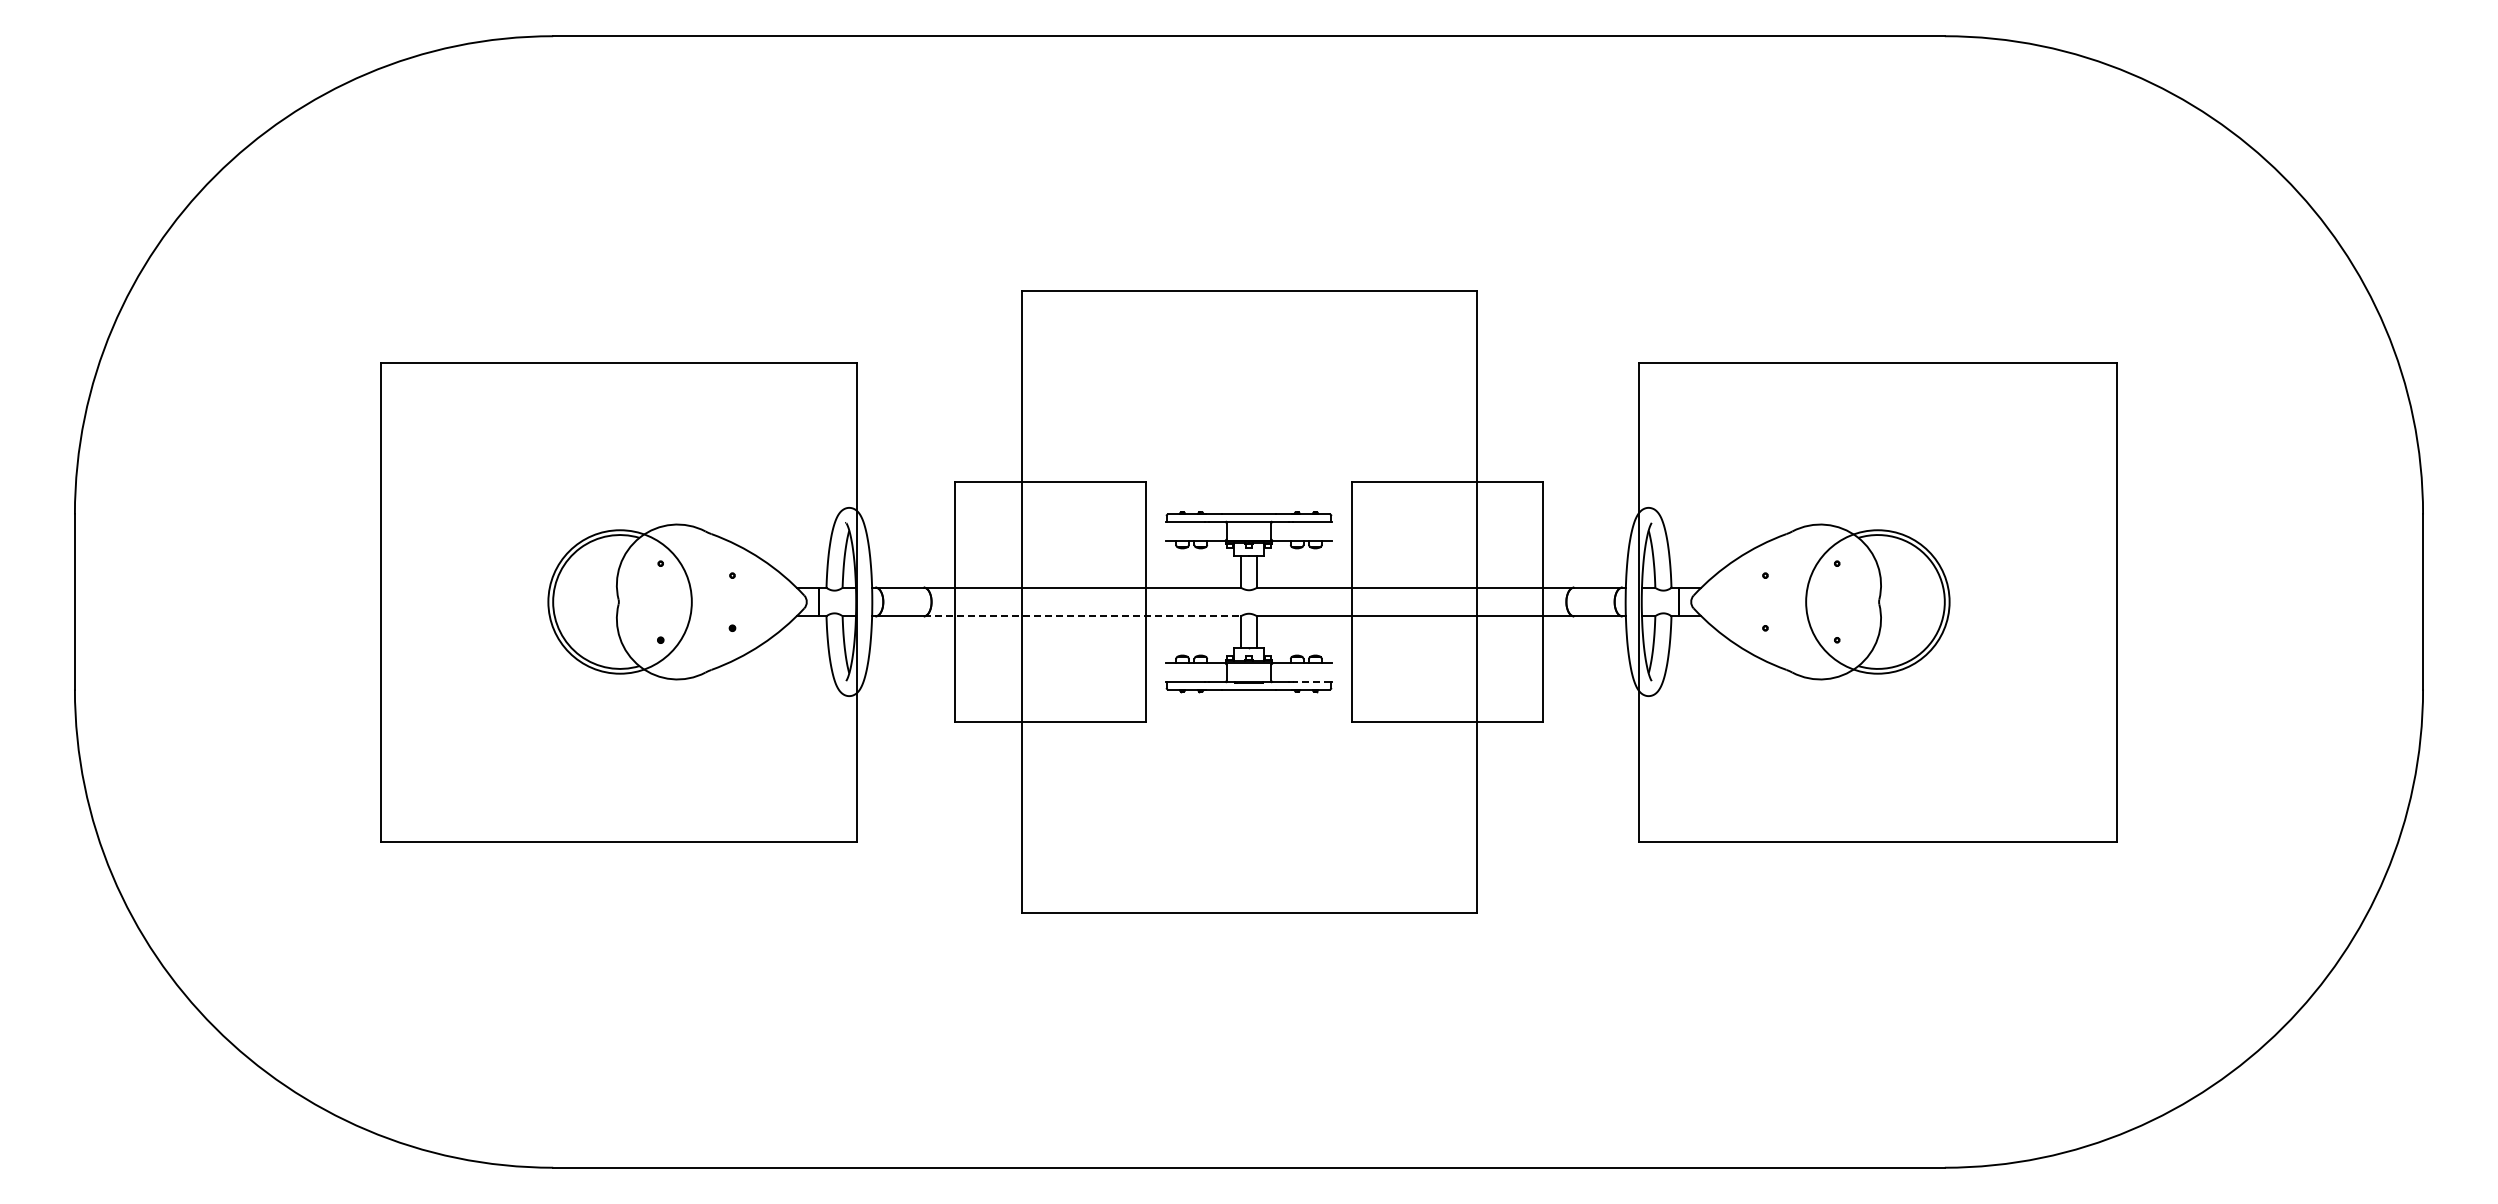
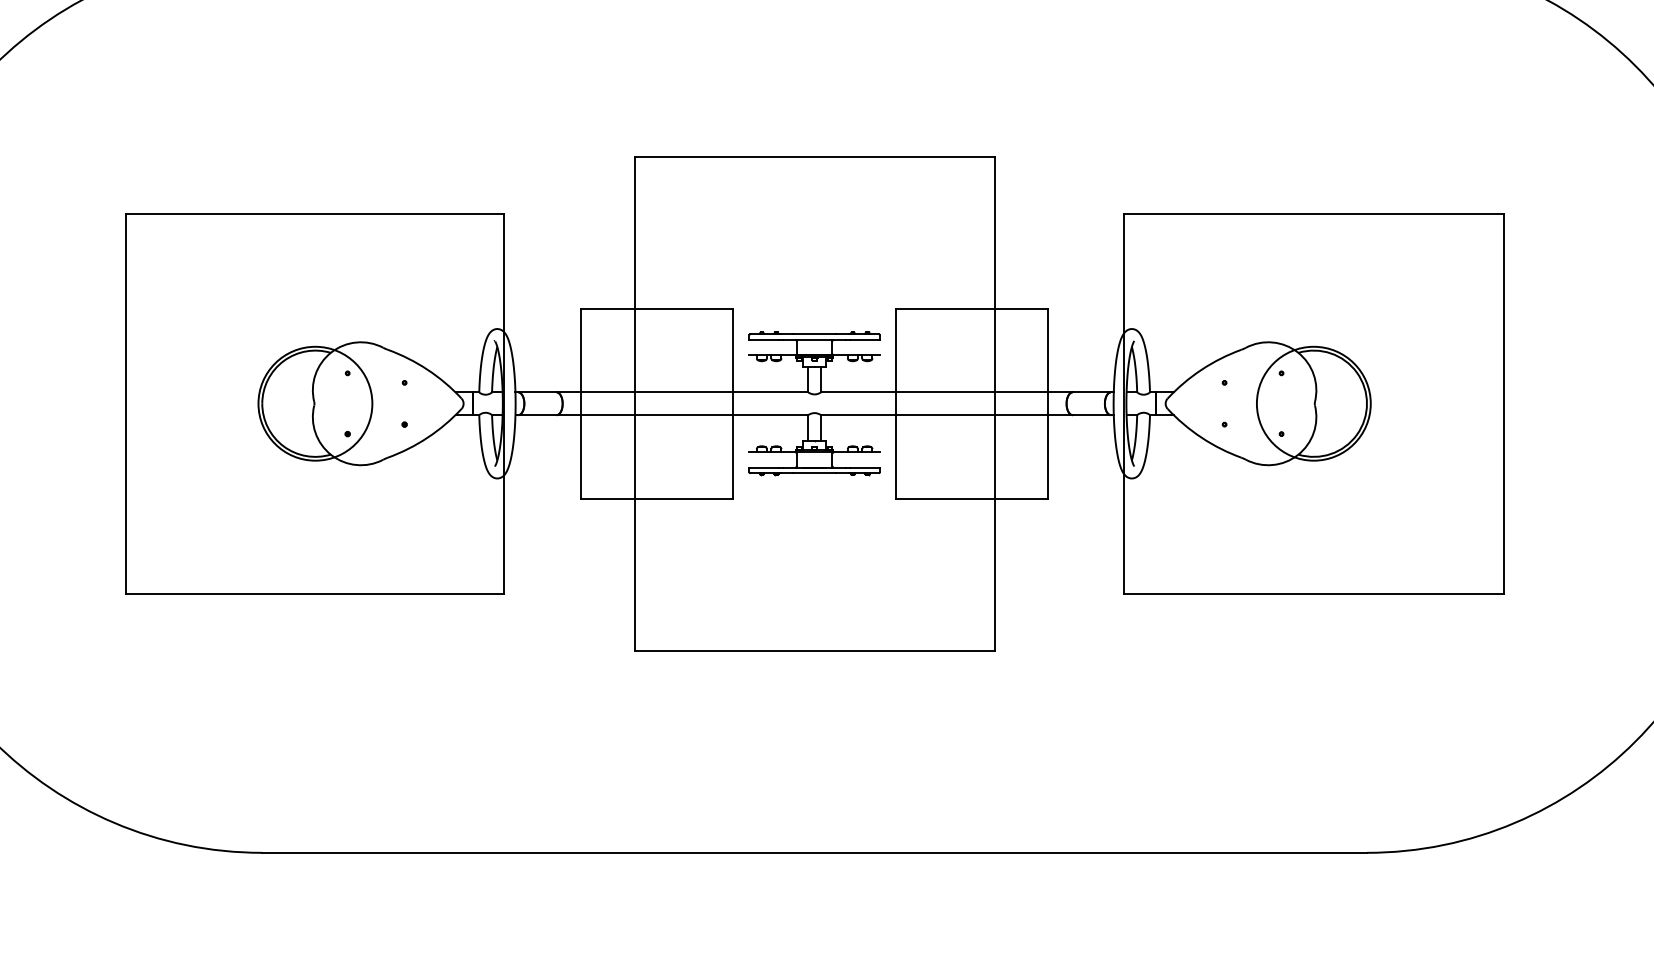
line: (1082, 616) -> (682, 415), dashed -> solid
line: (1312, 682) -> (865, 467), dashed -> solid

